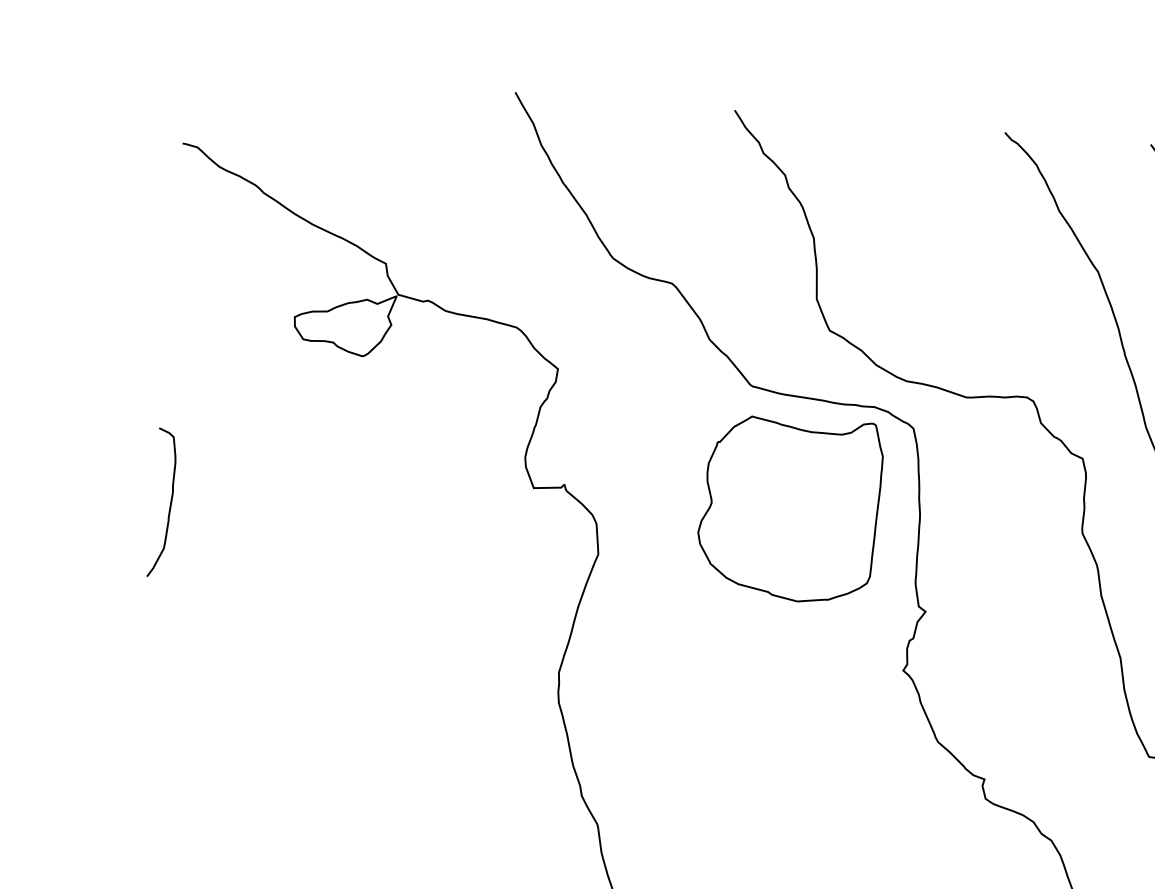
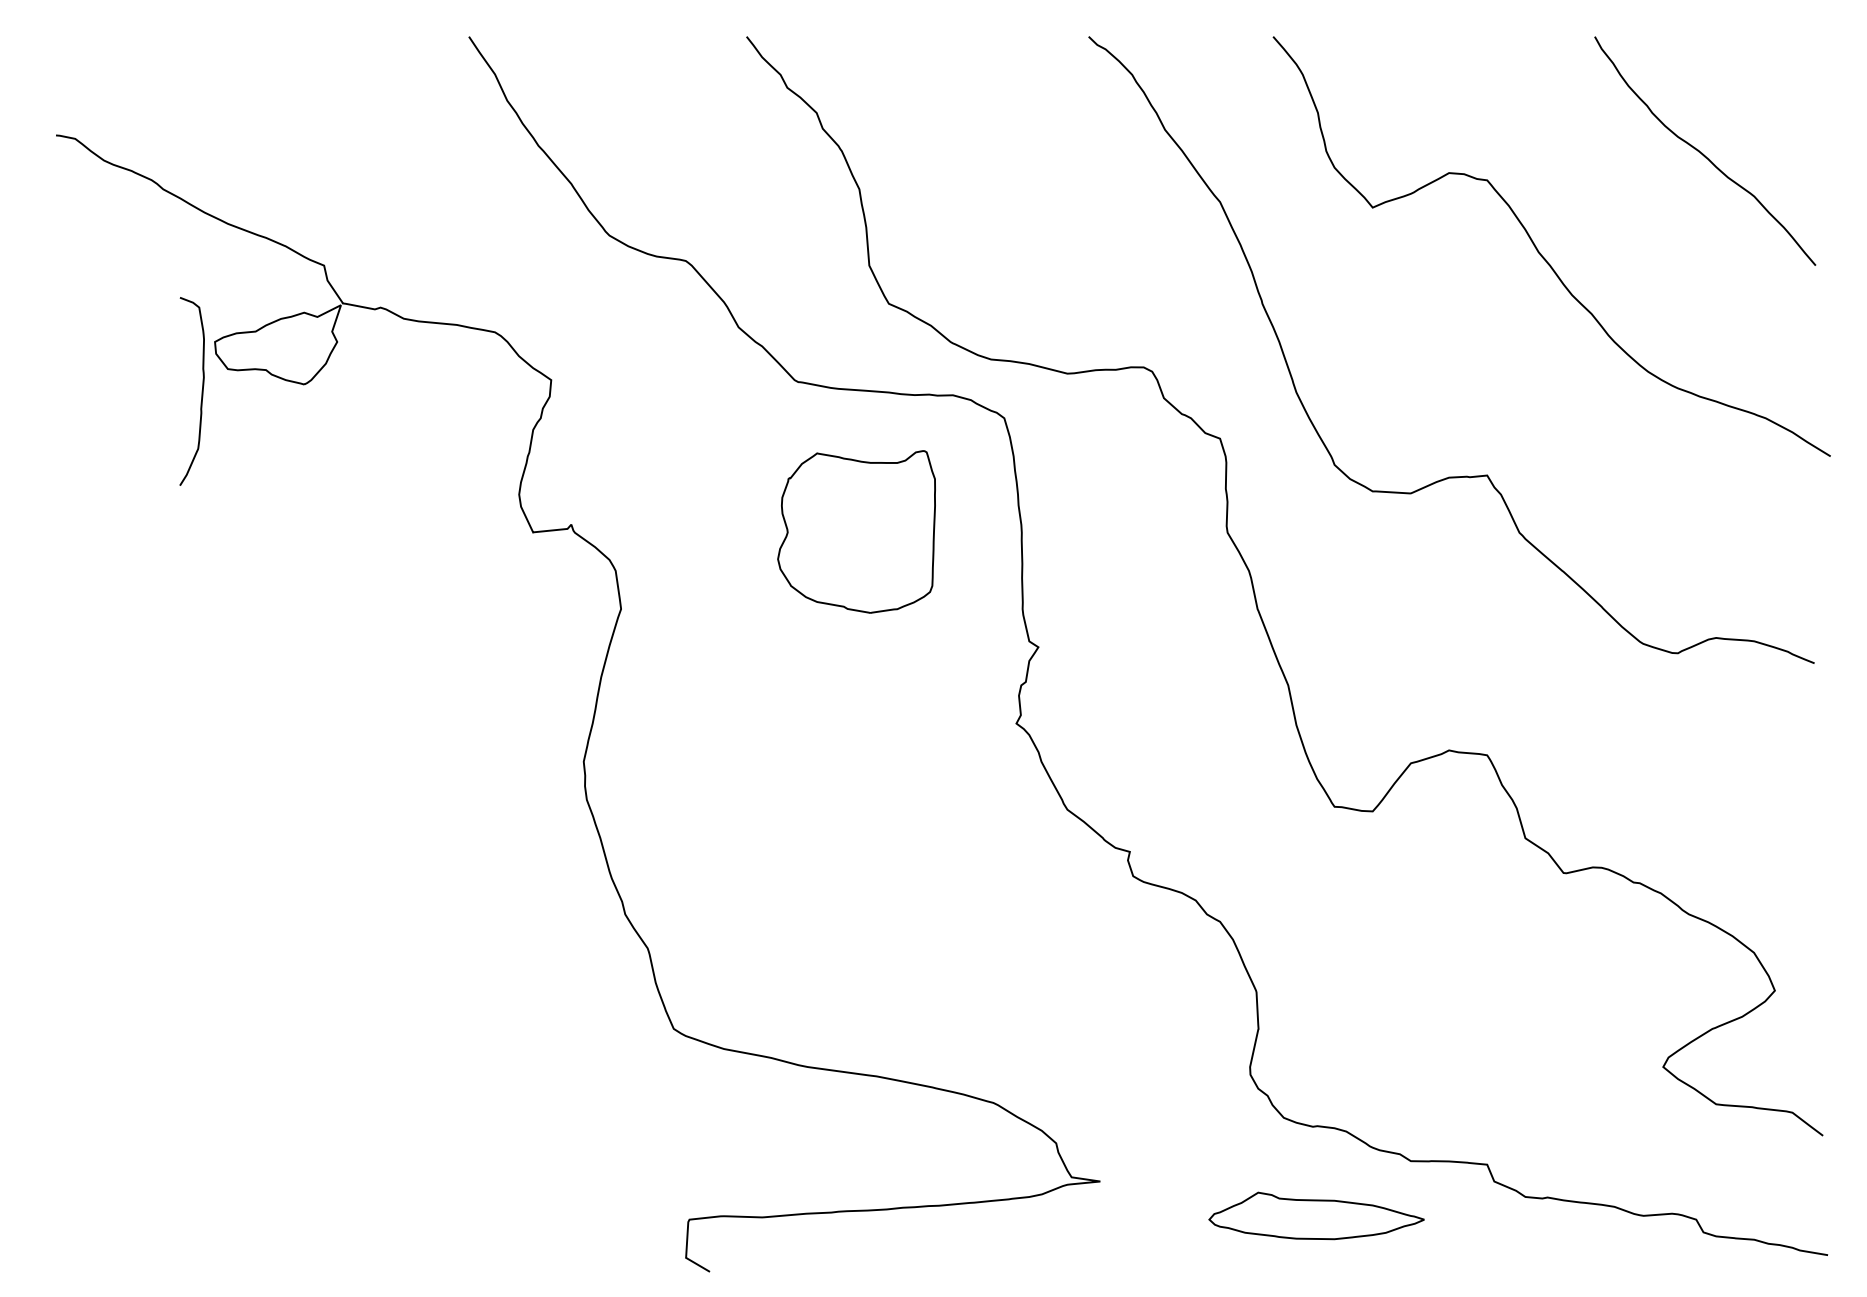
curve: (170, 503) -> (201, 391), moved
part: (789, 508) -> (856, 531), size x0.7

